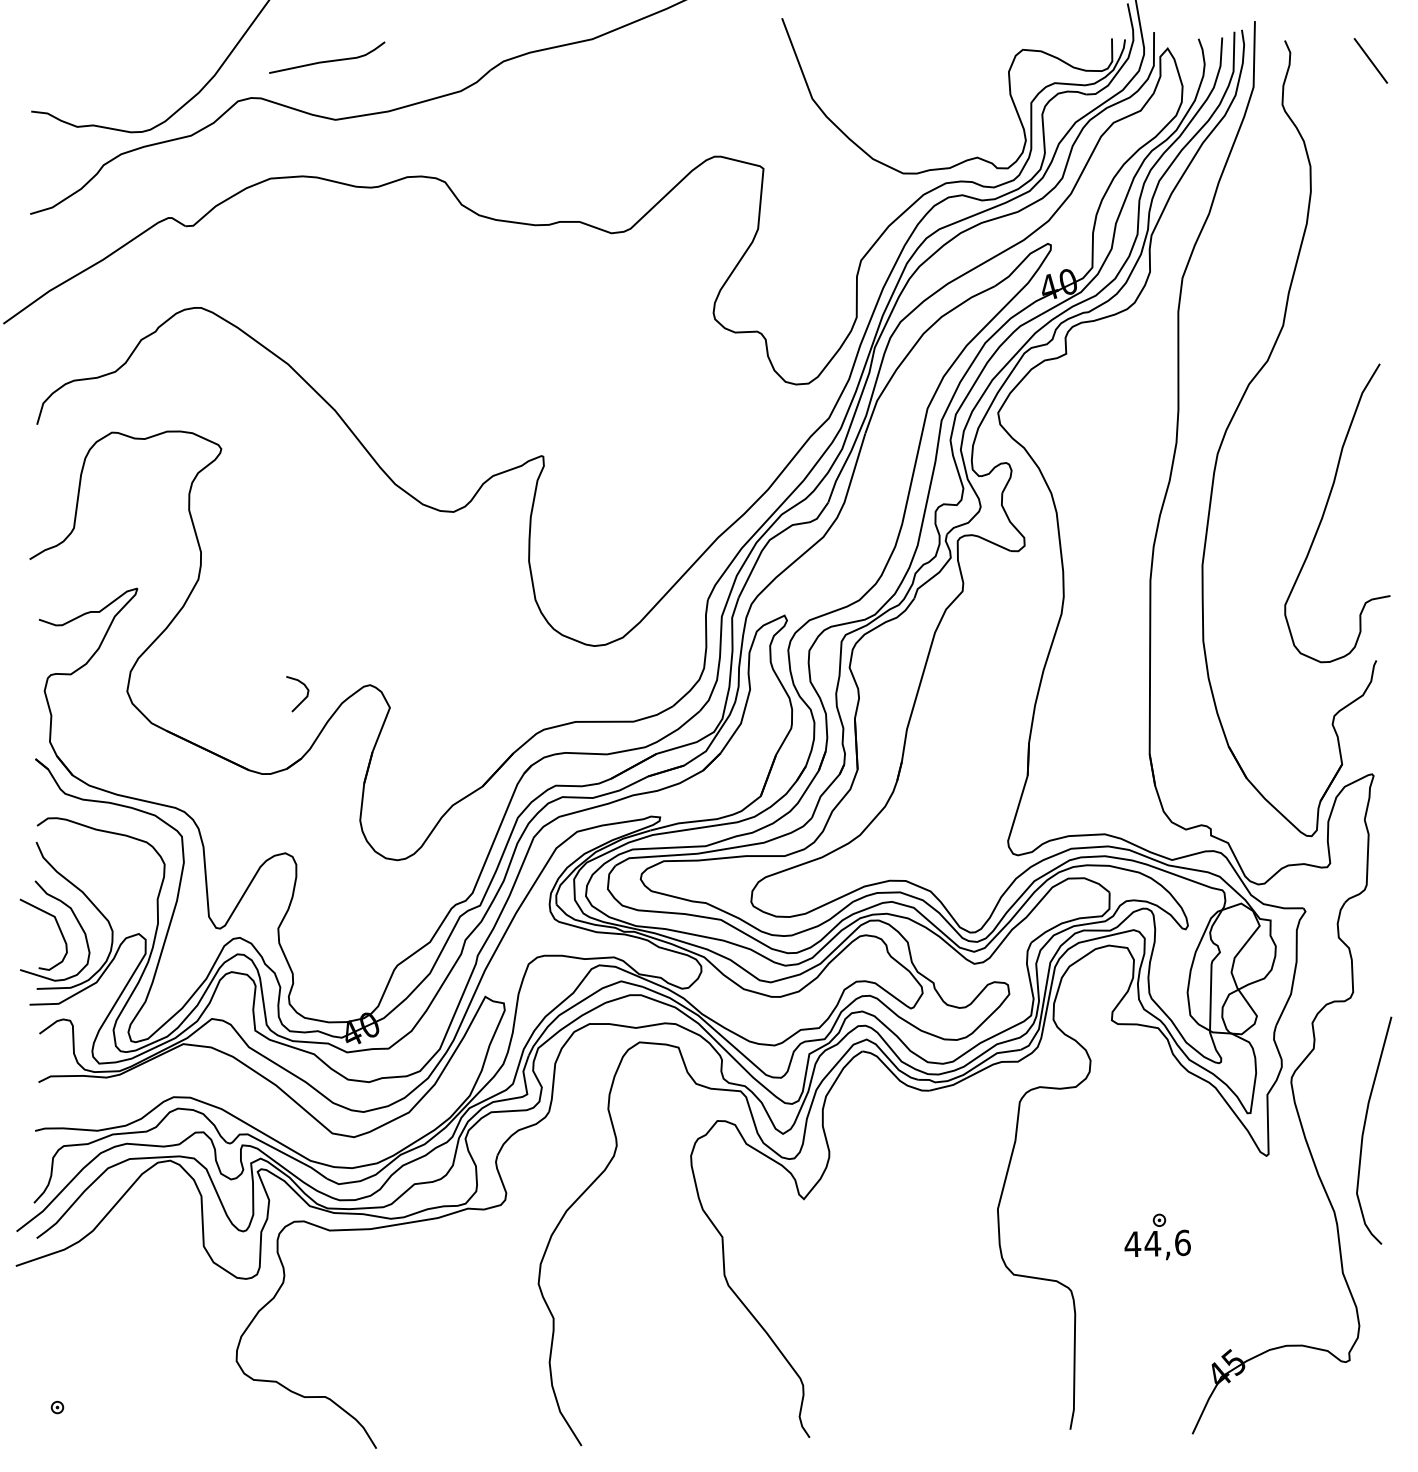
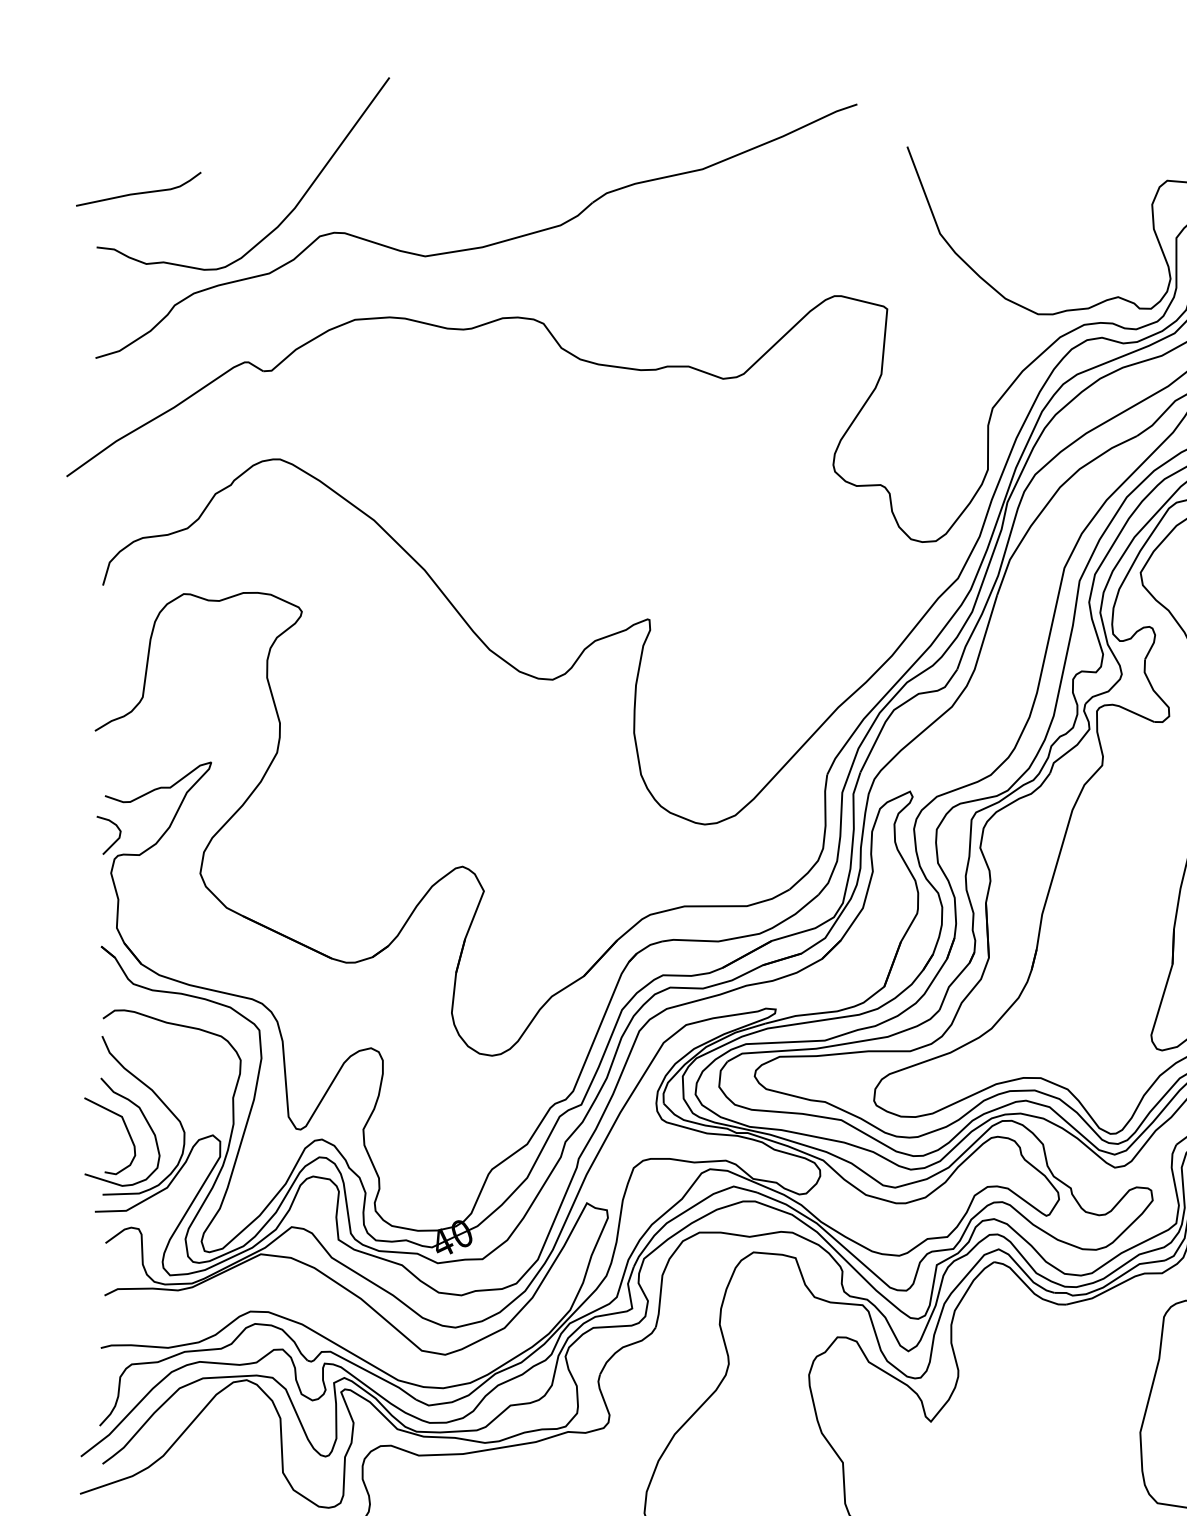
curve: (327, 60) -> (139, 192), moved
curve: (302, 699) -> (114, 841), moved

